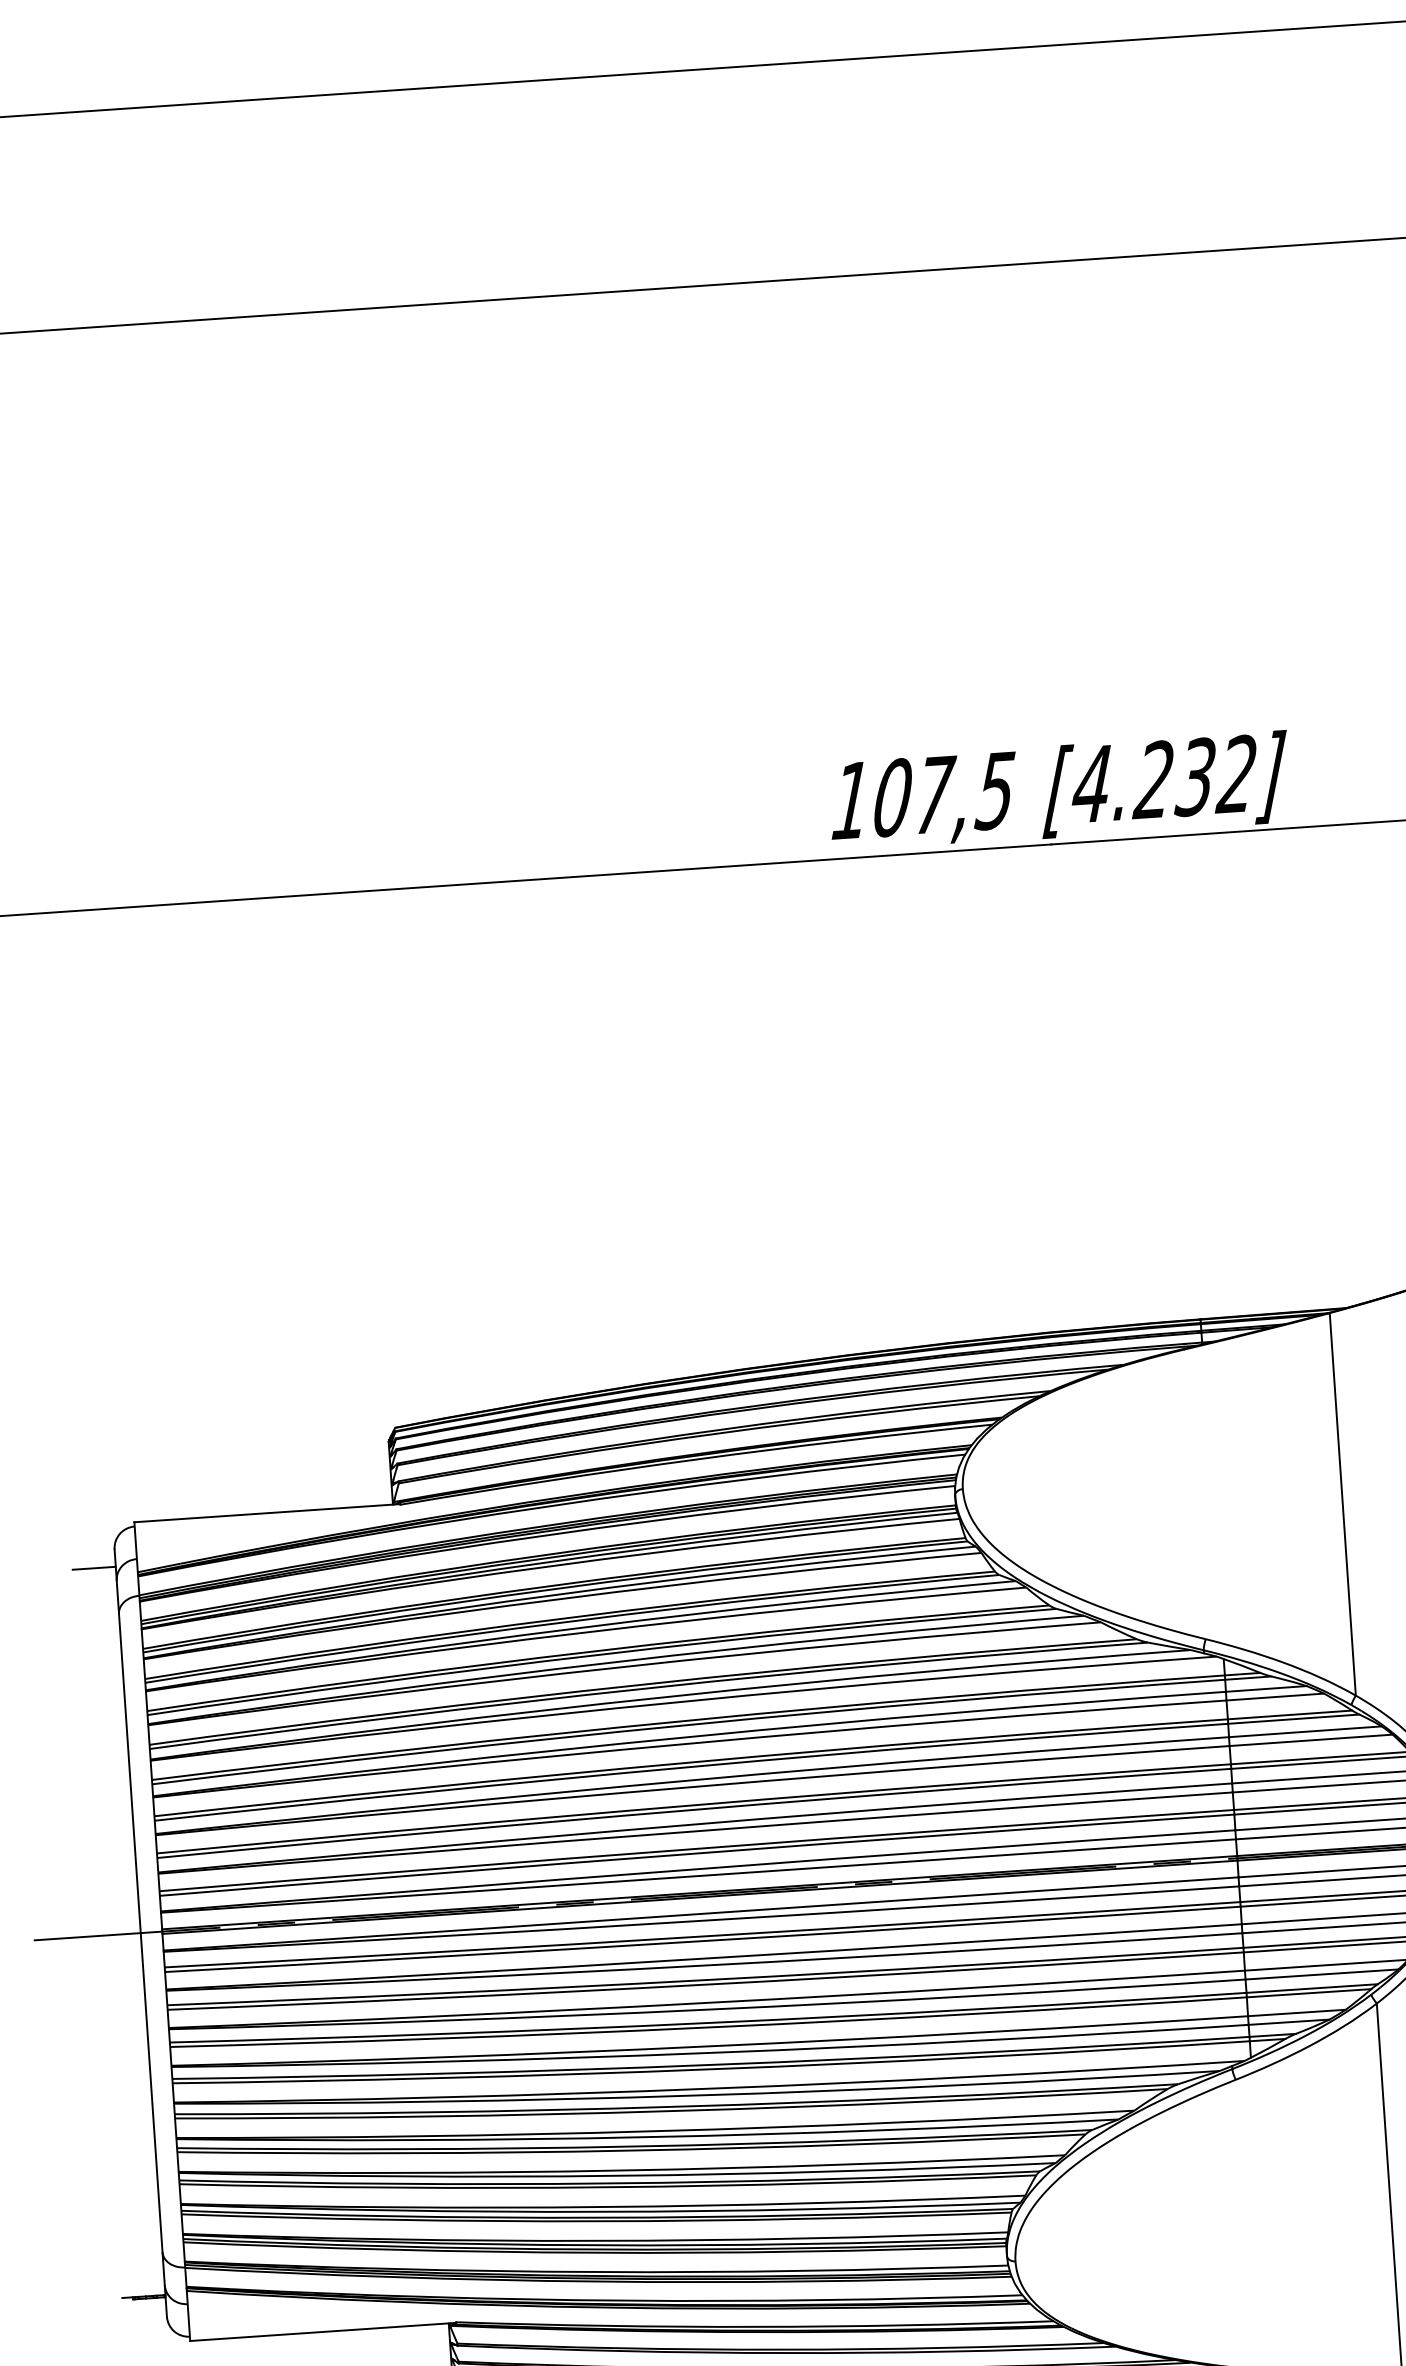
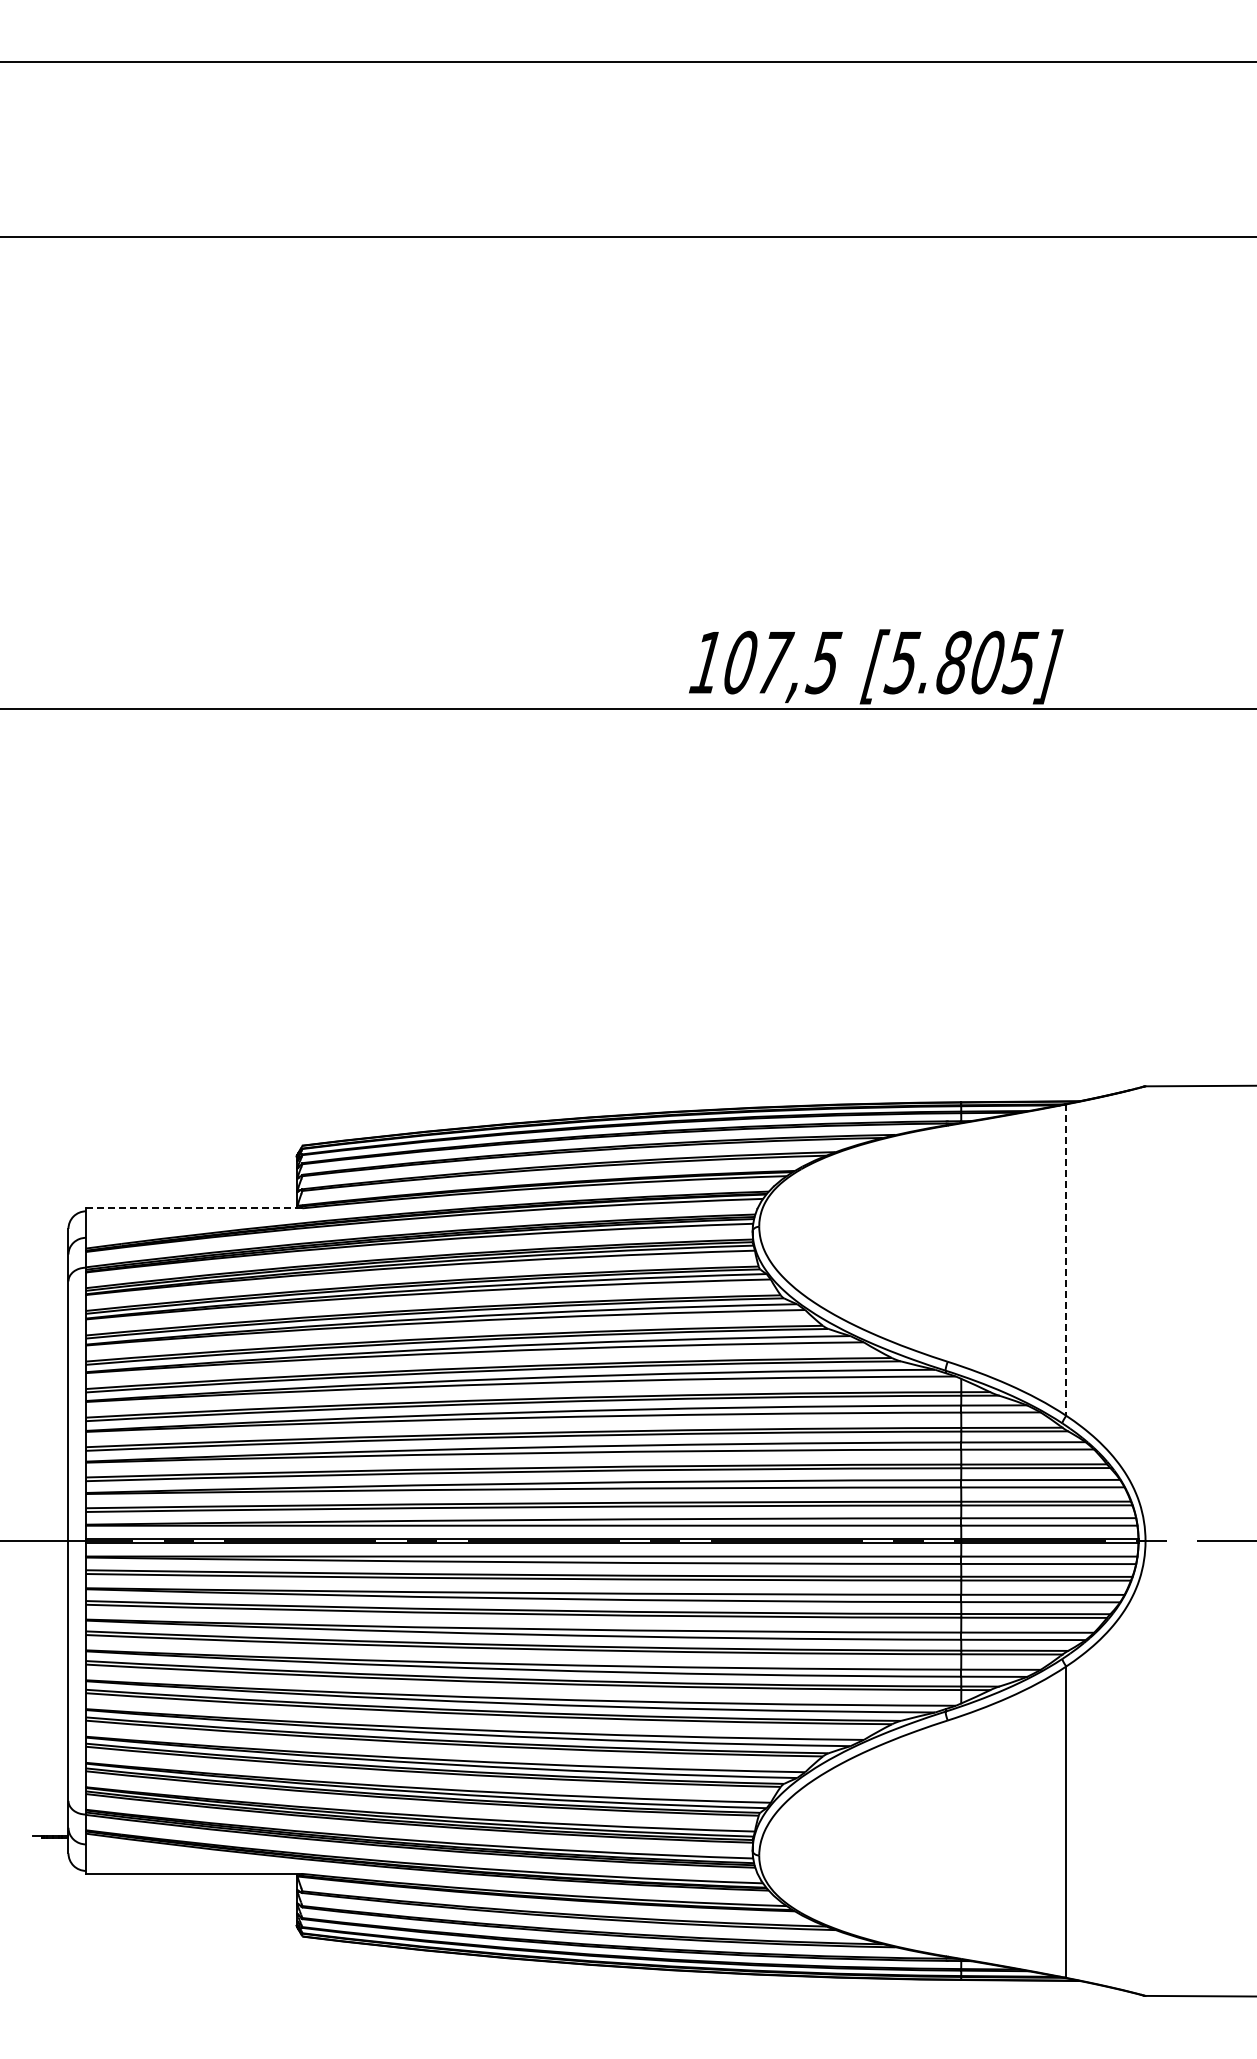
text: (1164, 779) -> (961, 662), [4.232] -> [5.805]
line: (1343, 1504) -> (1066, 1260), solid -> dashed
line: (267, 1512) -> (194, 1207), solid -> dashed
line: (93, 1567) -> (50, 1242), removed

